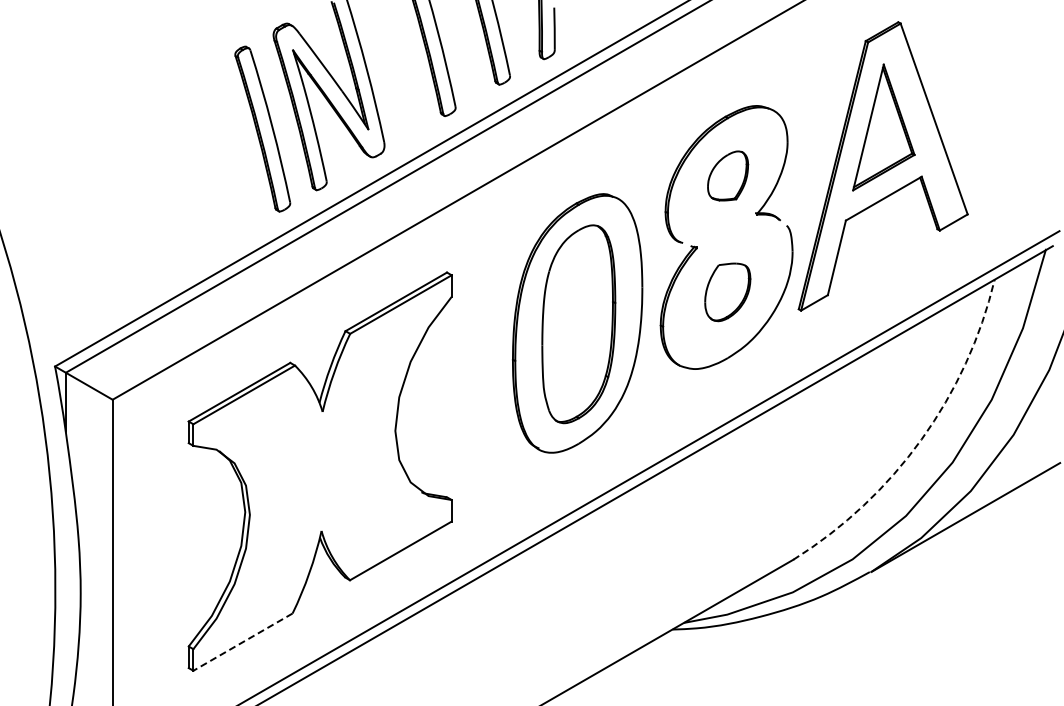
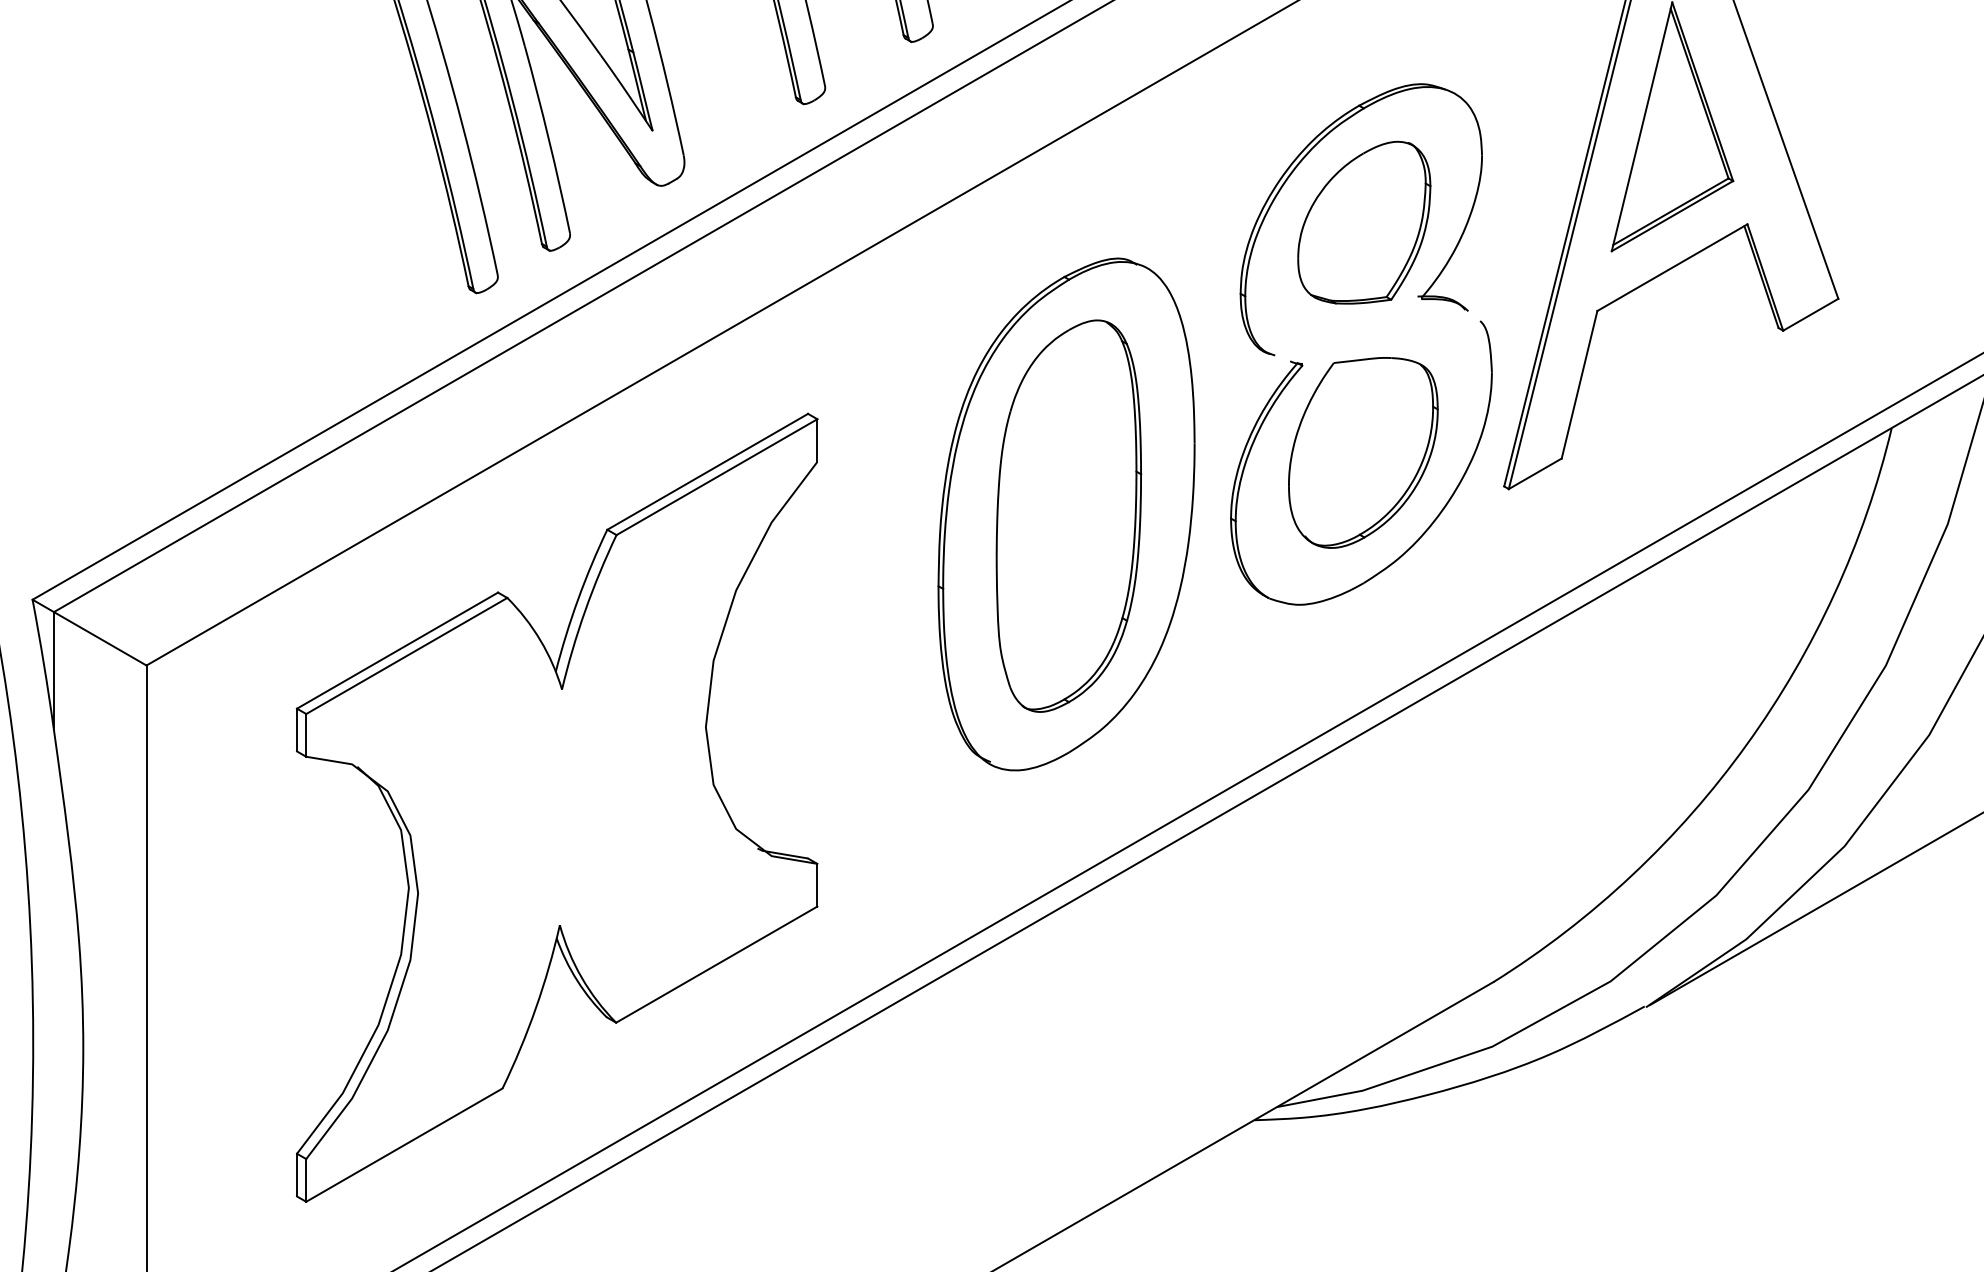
part: (727, 175) -> (1363, 221), size x1.67
part: (727, 292) -> (1363, 453), size x1.67
arc: (921, 439) -> (1746, 744), dashed -> solid
line: (242, 642) -> (403, 1145), dashed -> solid

